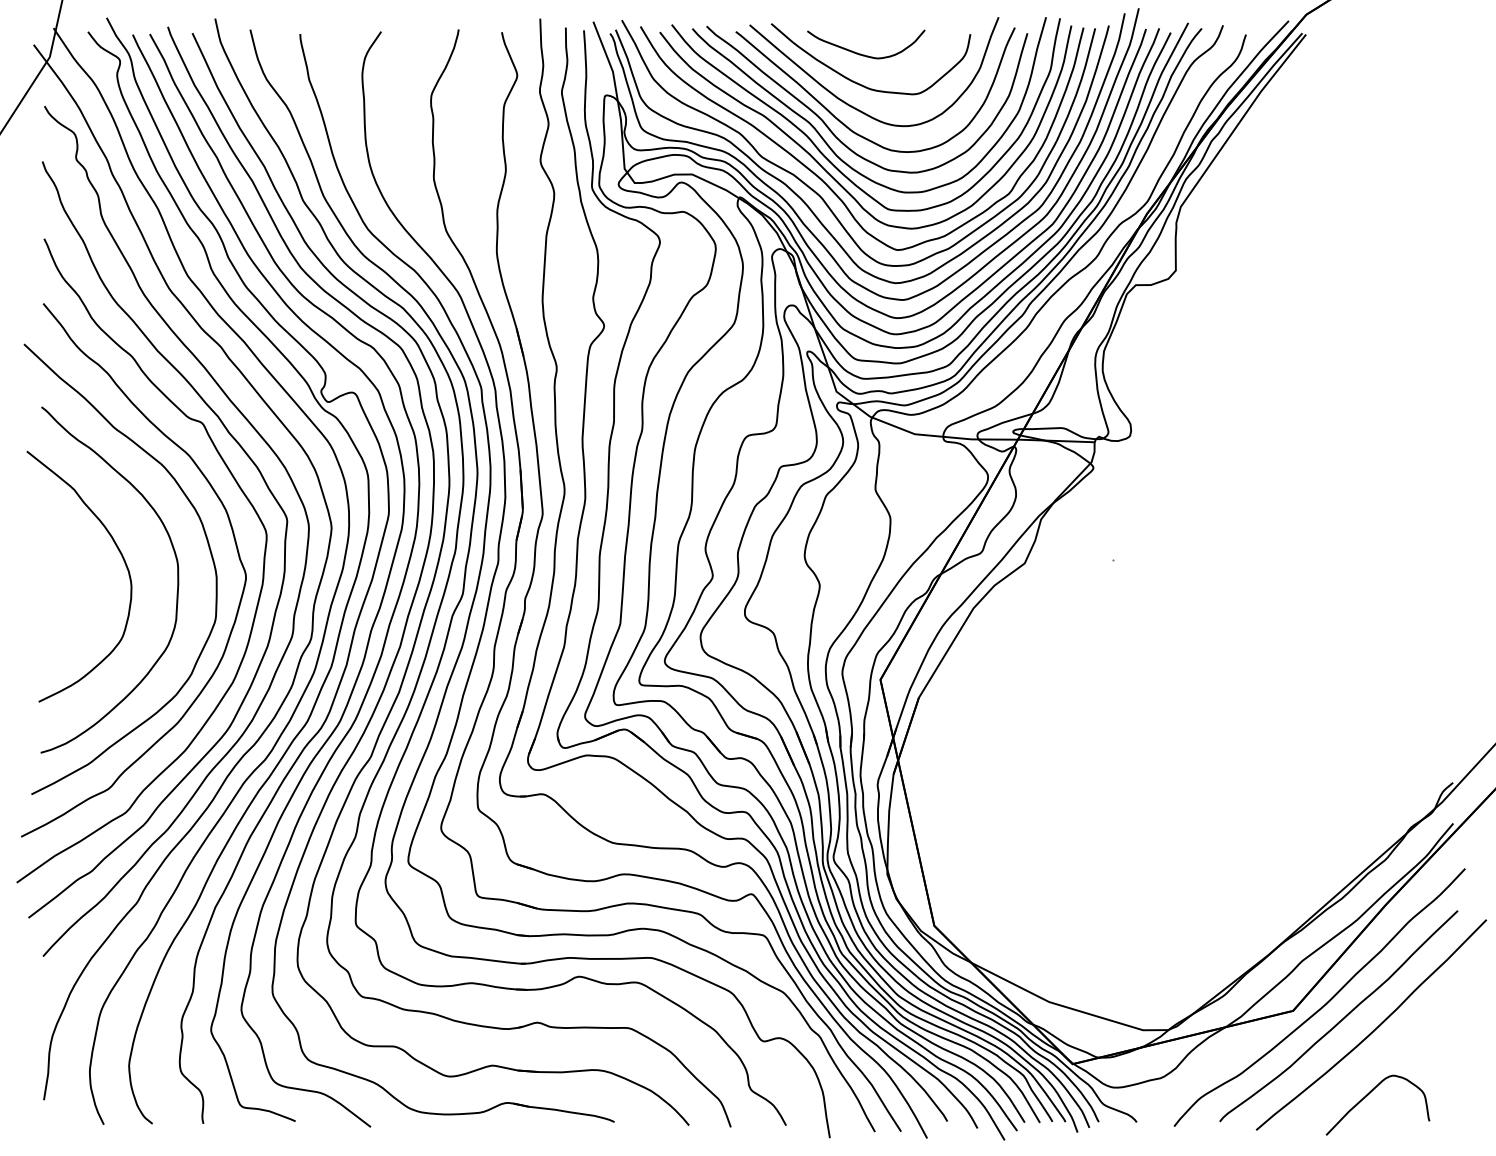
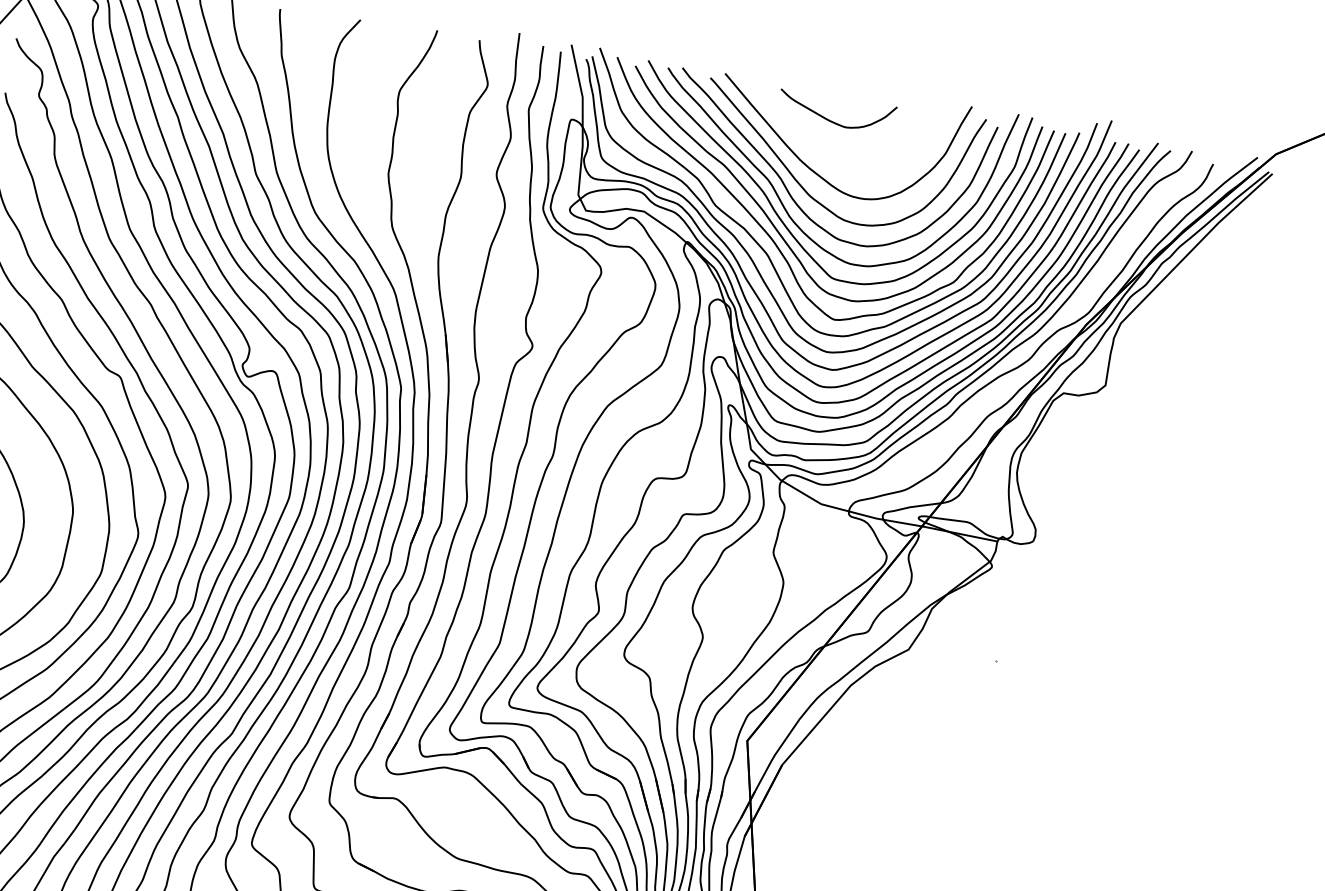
curve: (860, 83) -> (824, 149), removed

